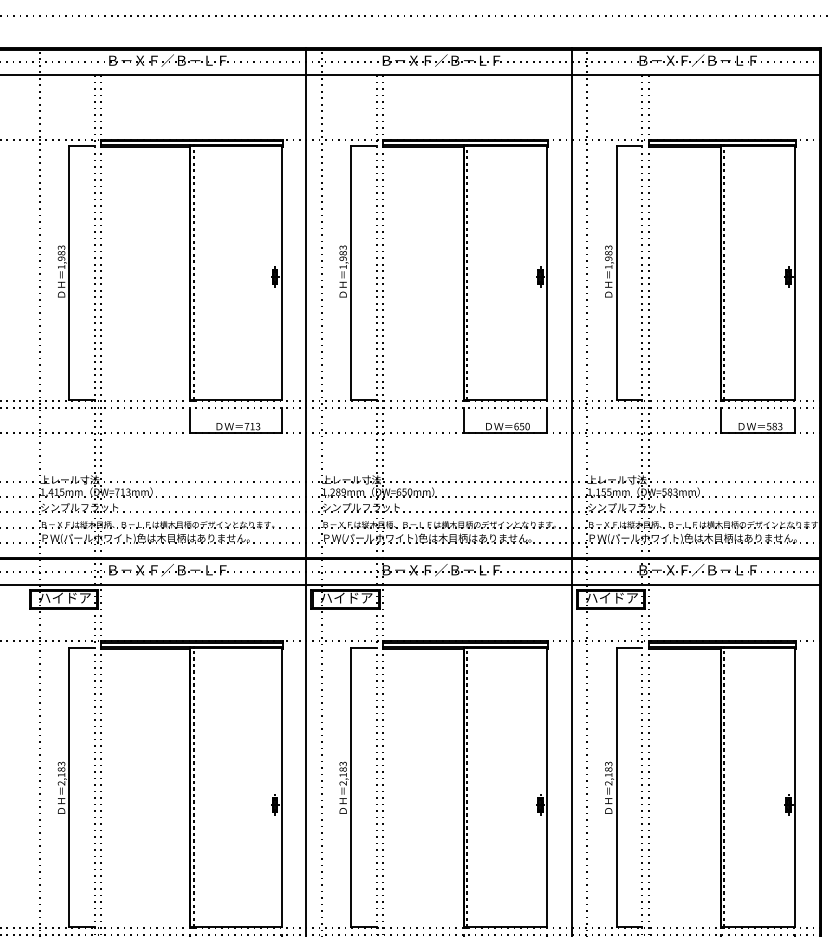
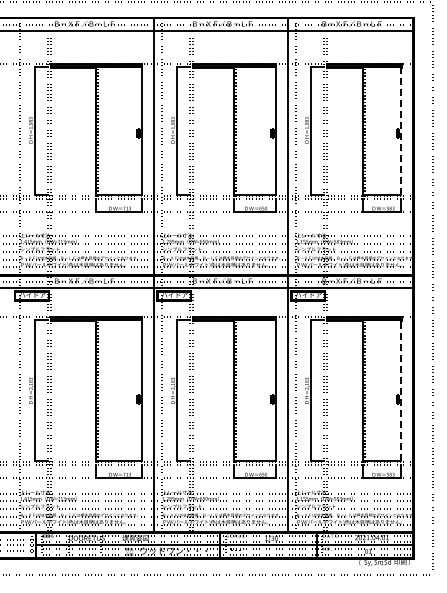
line: (796, 271) -> (401, 130), solid -> dashed
line: (796, 787) -> (401, 390), solid -> dashed

